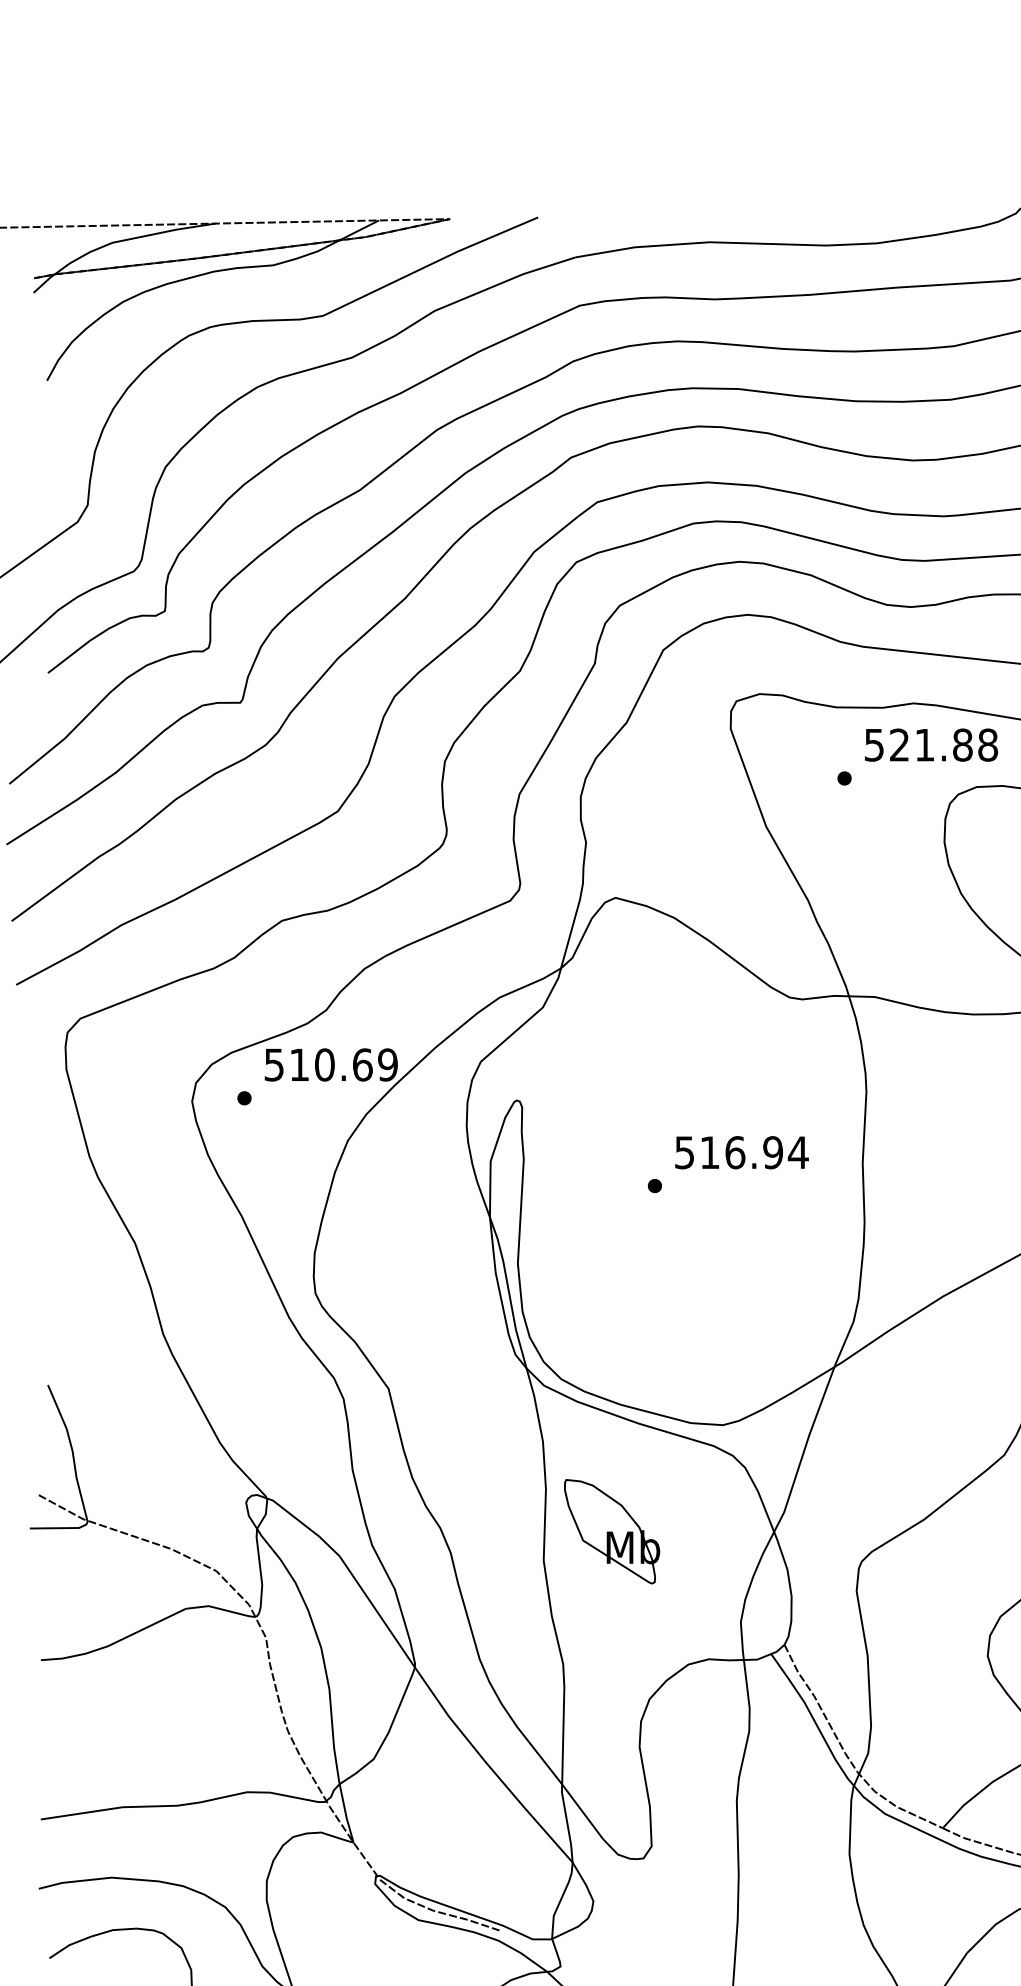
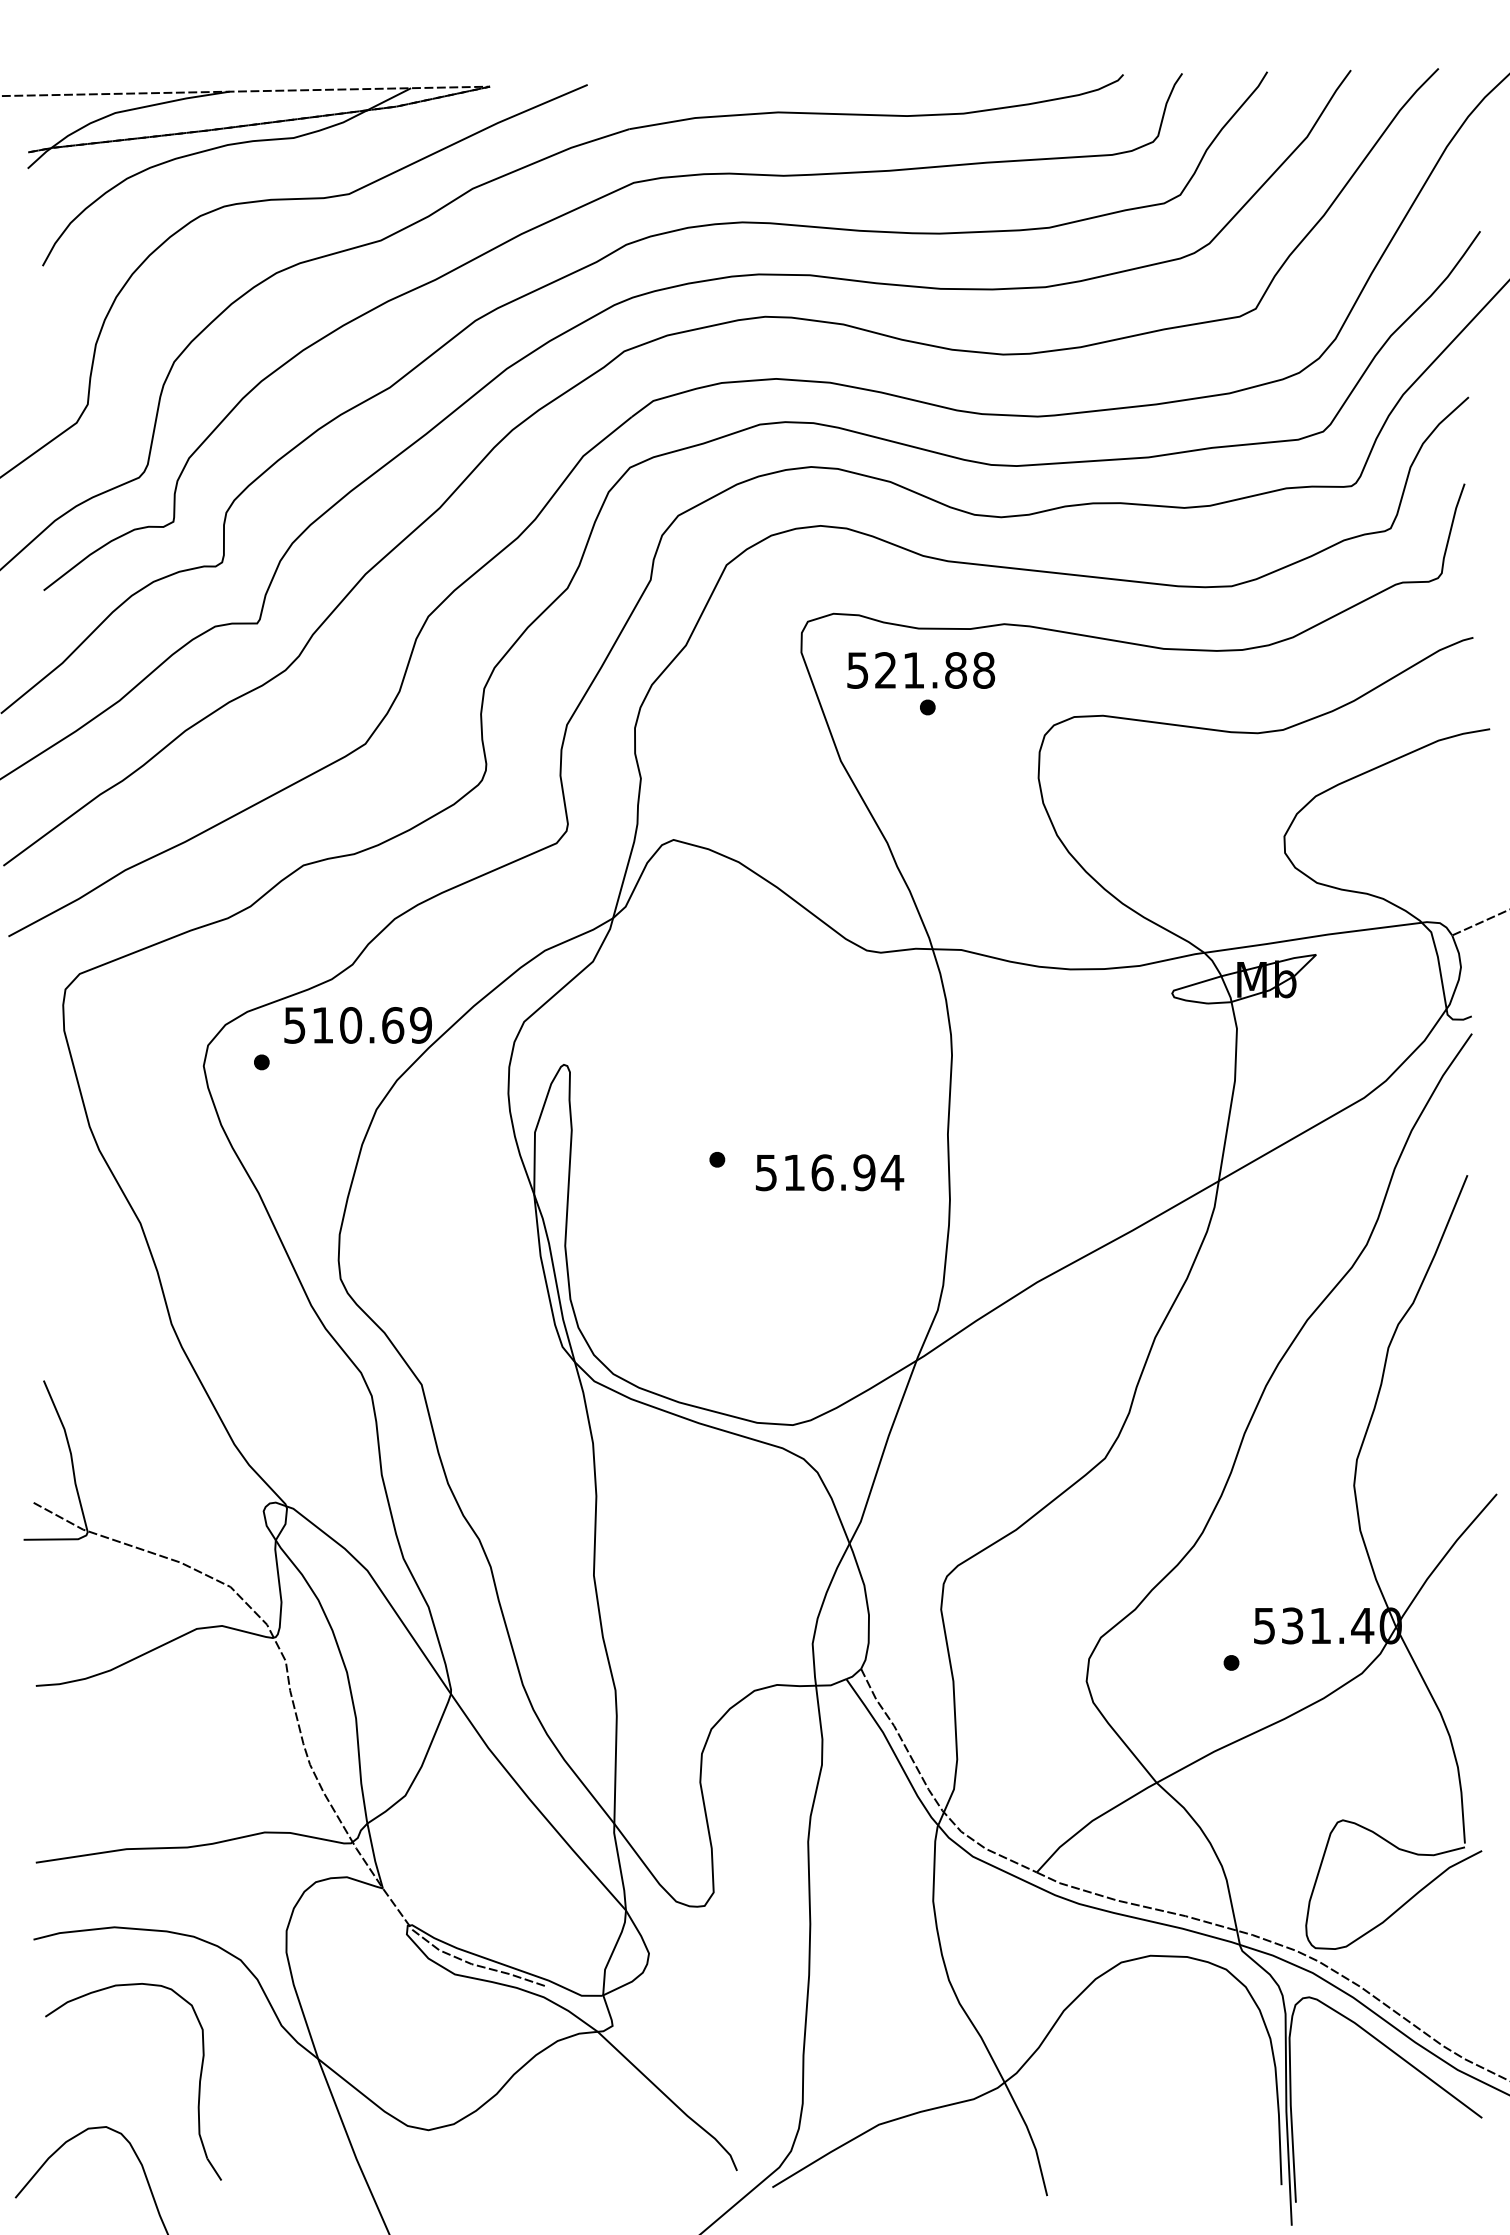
text: (931, 745) -> (921, 670), moved
text: (742, 1152) -> (830, 1172), moved
part: (611, 1531) -> (669, 1543), removed

